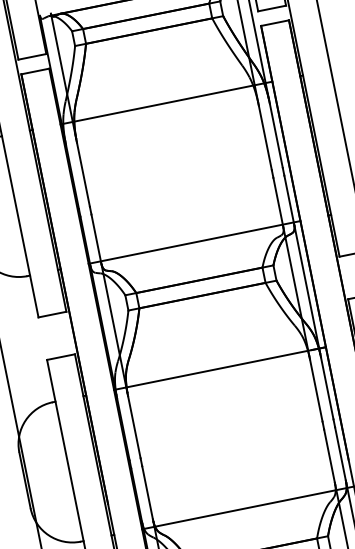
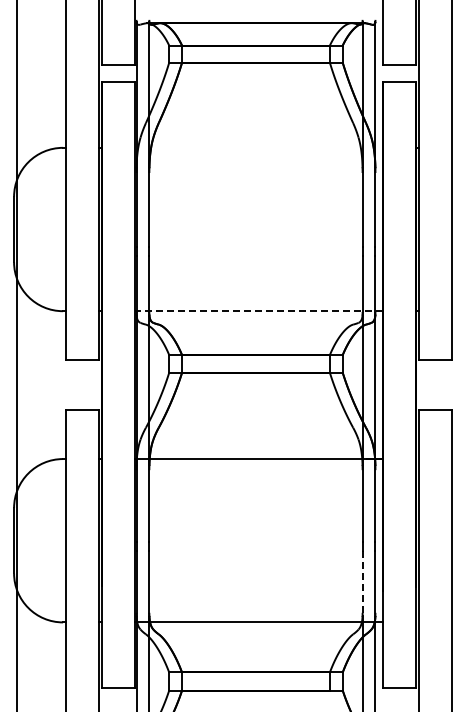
line: (165, 102) -> (258, 147), removed
line: (194, 242) -> (258, 311), solid -> dashed
line: (329, 456) -> (362, 583), solid -> dashed

